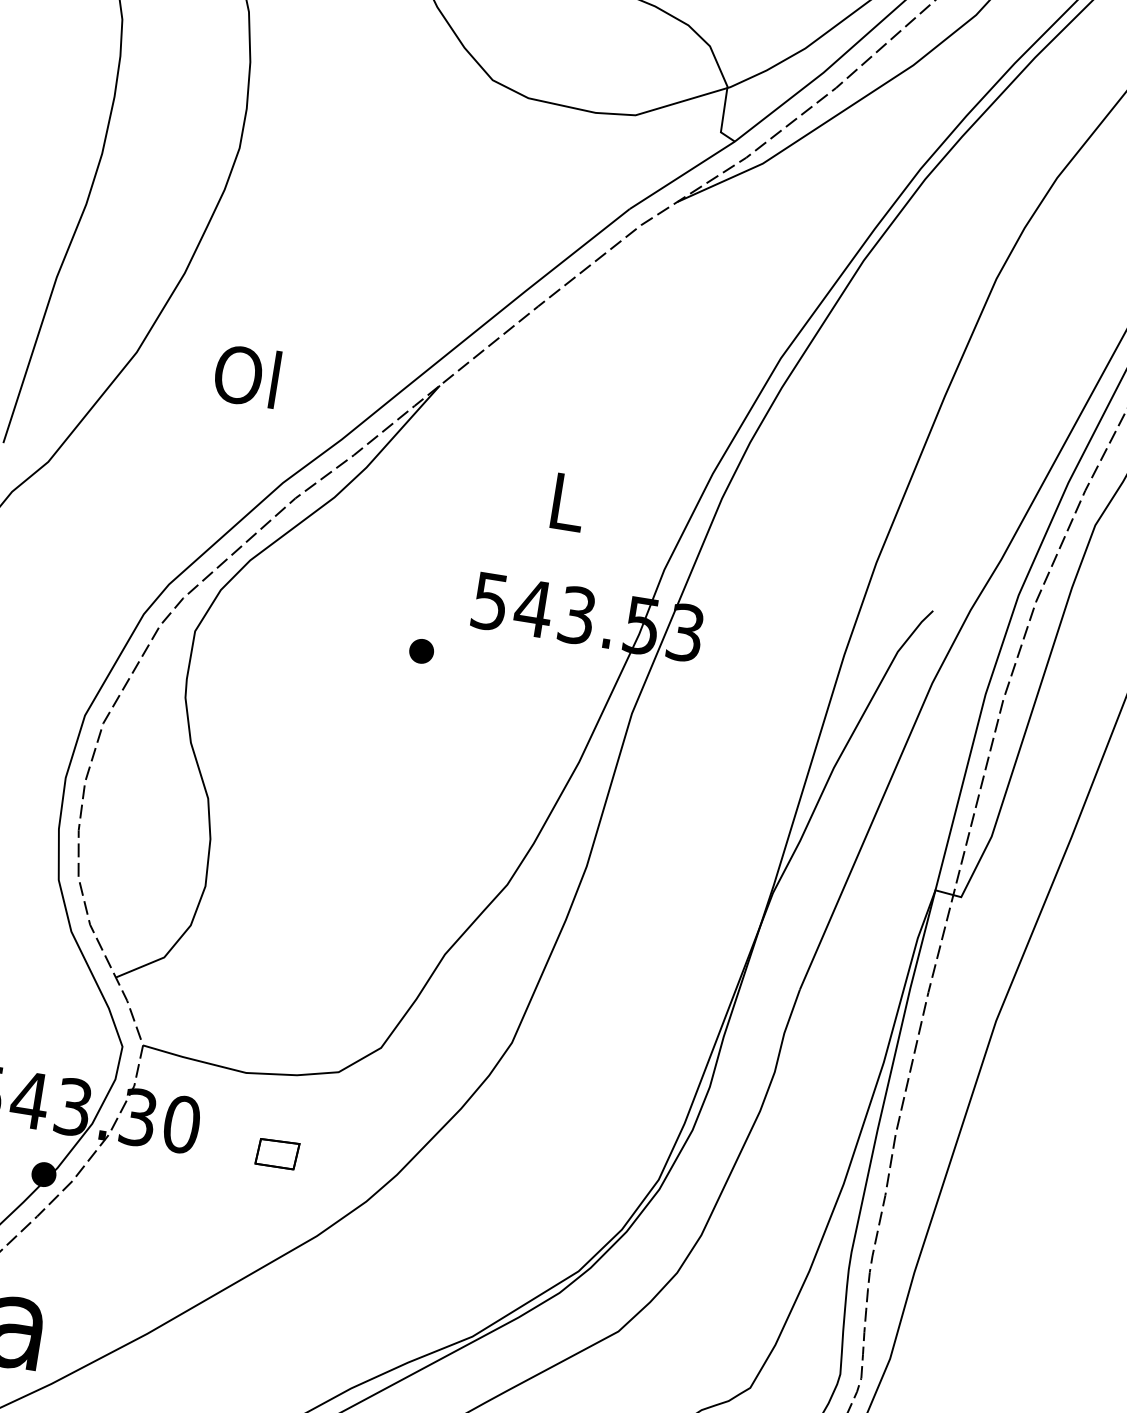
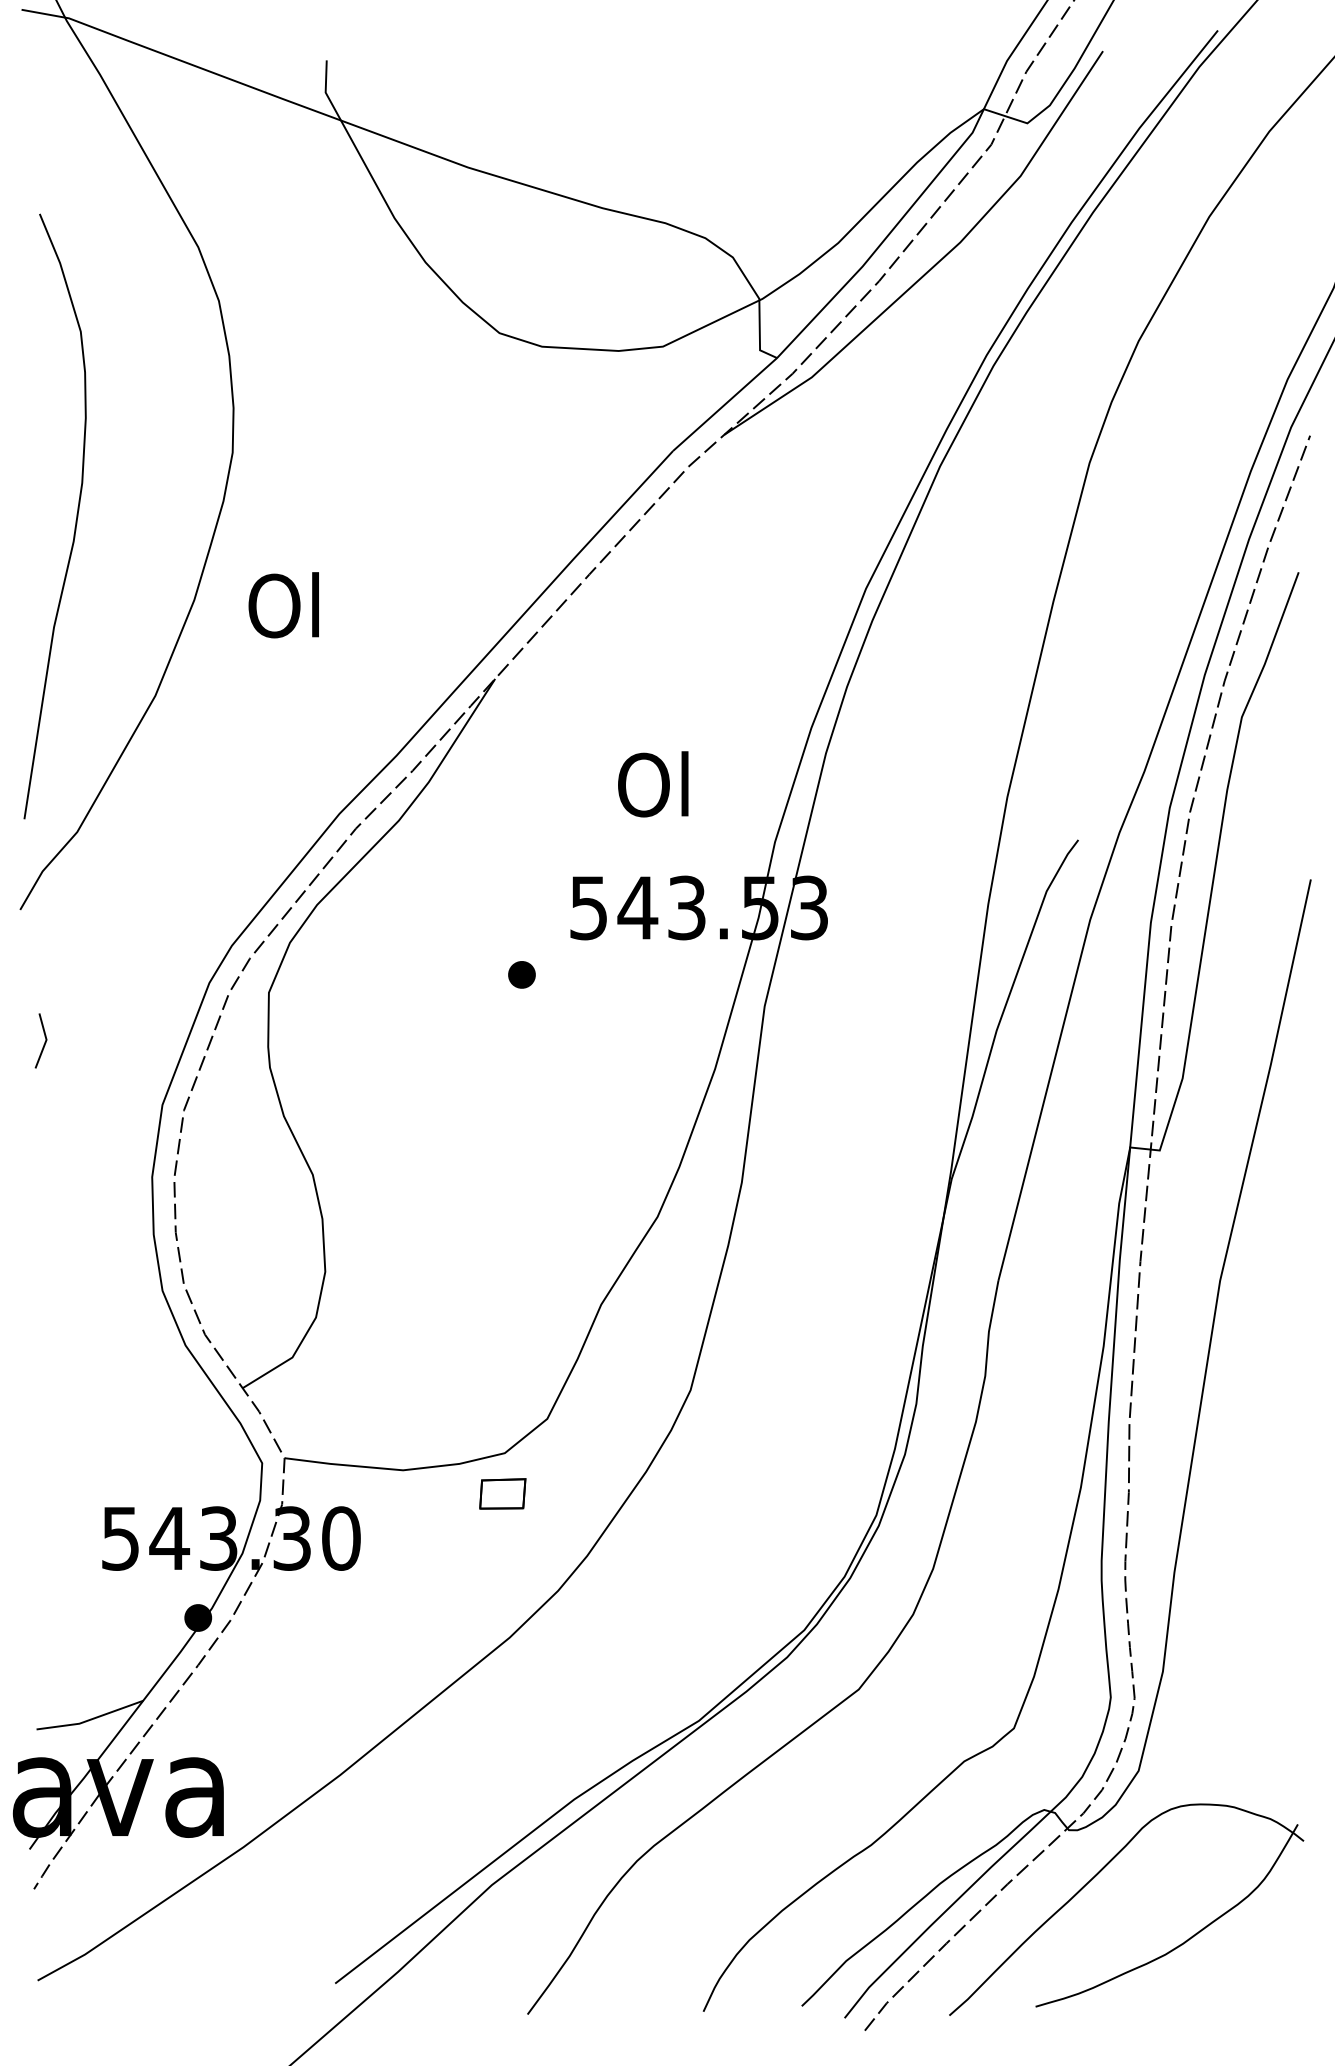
text: (246, 376) -> (283, 605), moved
text: (565, 501) -> (653, 784), L -> Ol
part: (277, 1153) -> (502, 1493), moved

